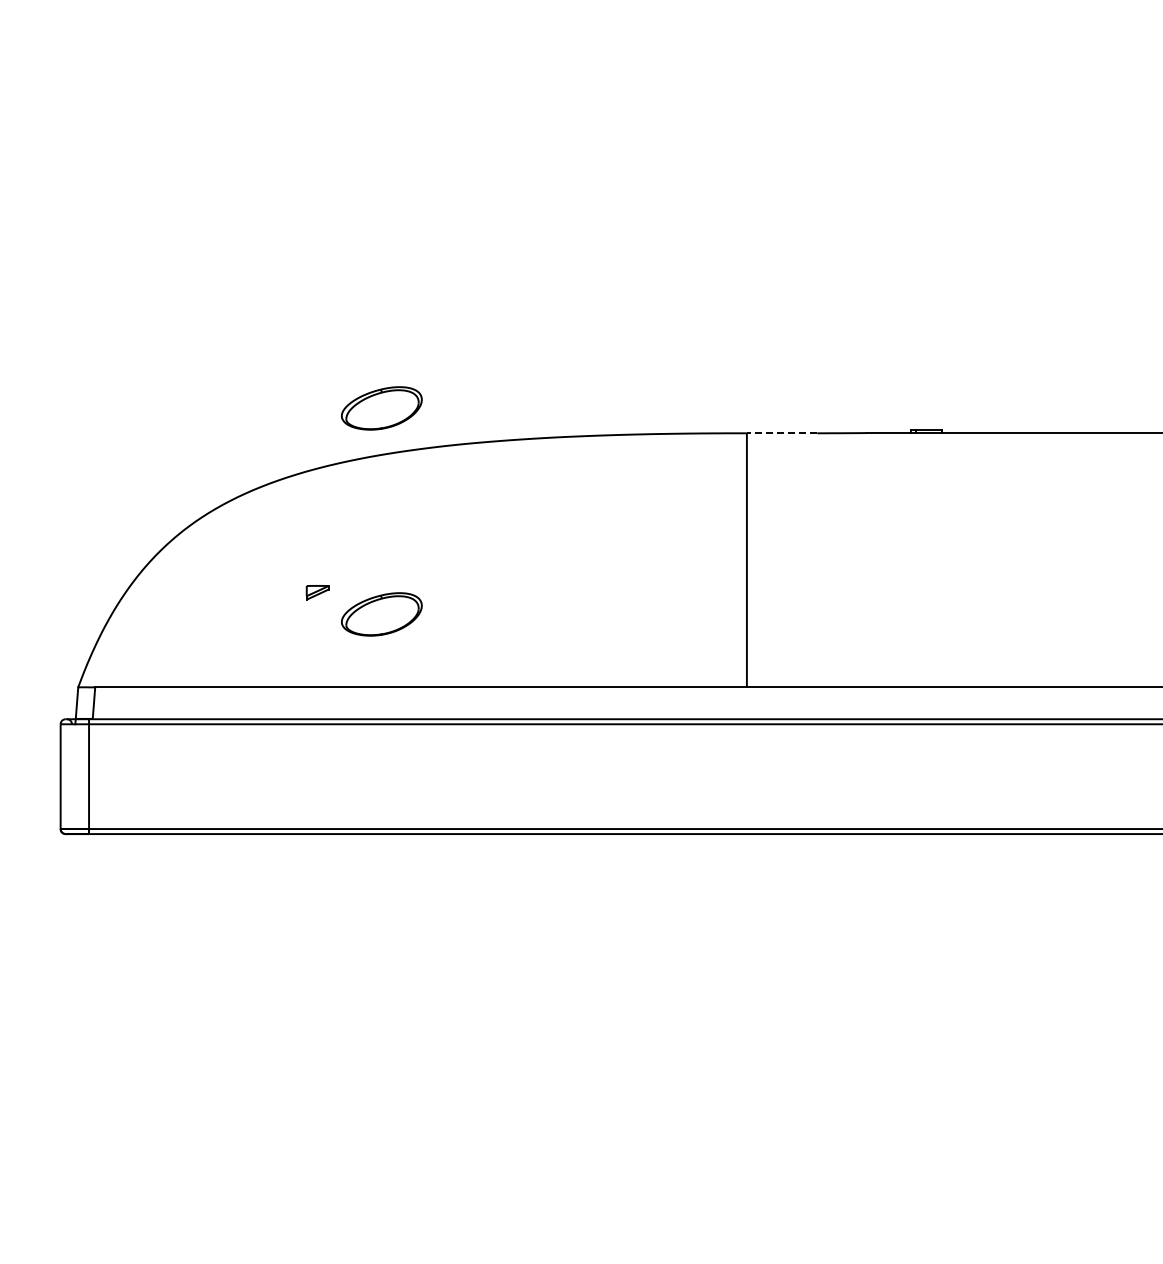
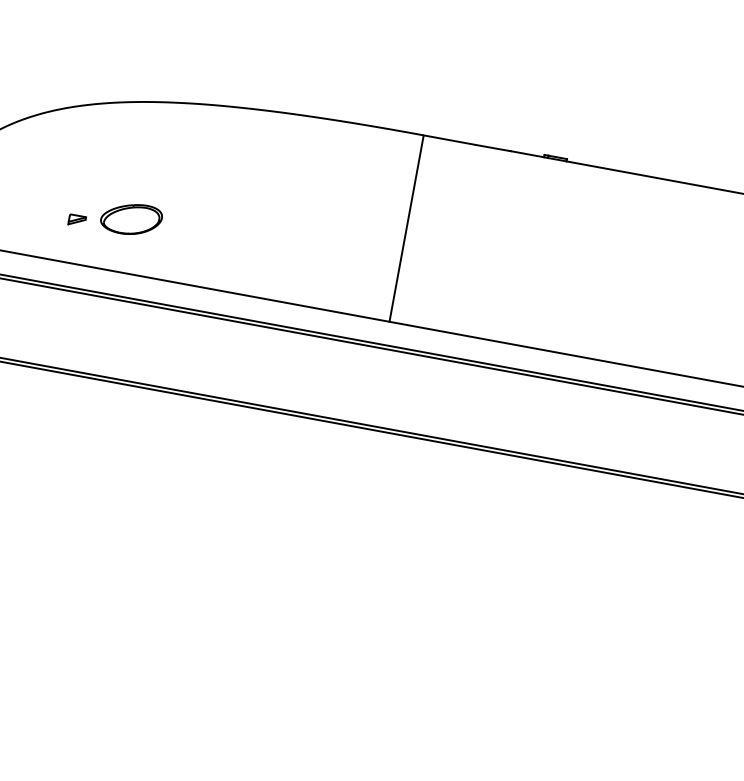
part: (381, 408) -> (158, 67), removed
line: (781, 433) -> (449, 140), dashed -> solid
part: (317, 592) -> (77, 220), moved

